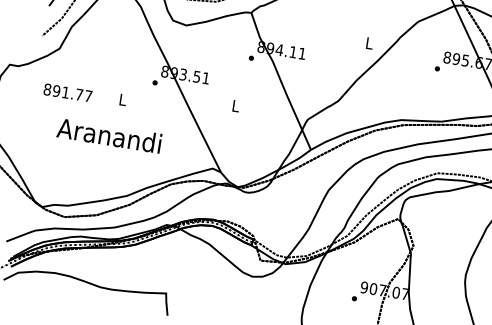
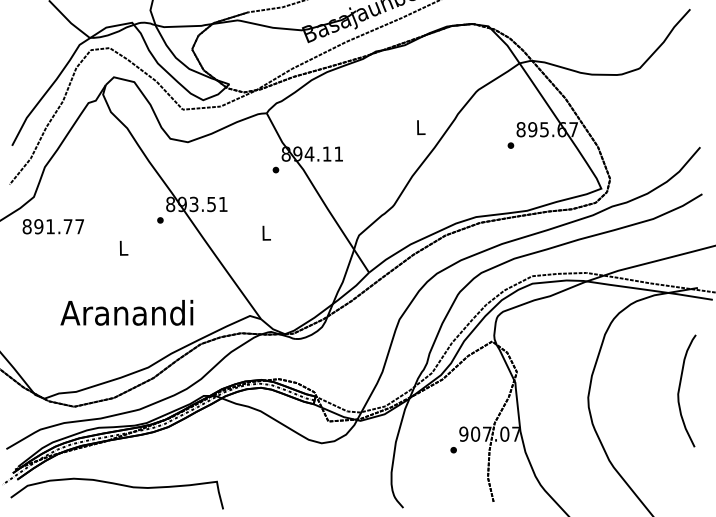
text: (67, 92) -> (52, 226), moved
text: (109, 135) -> (126, 312), moved

